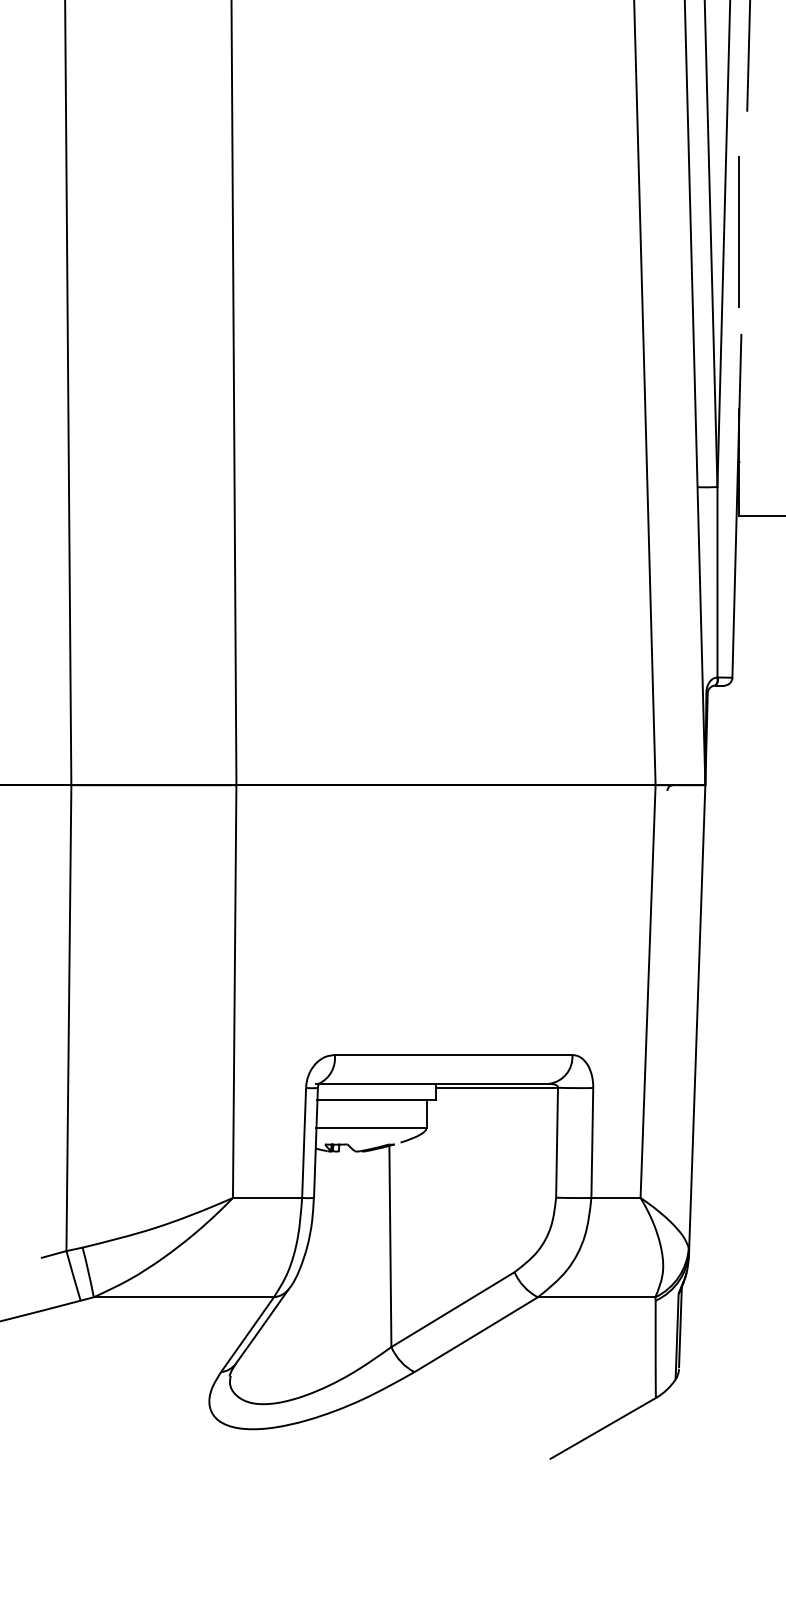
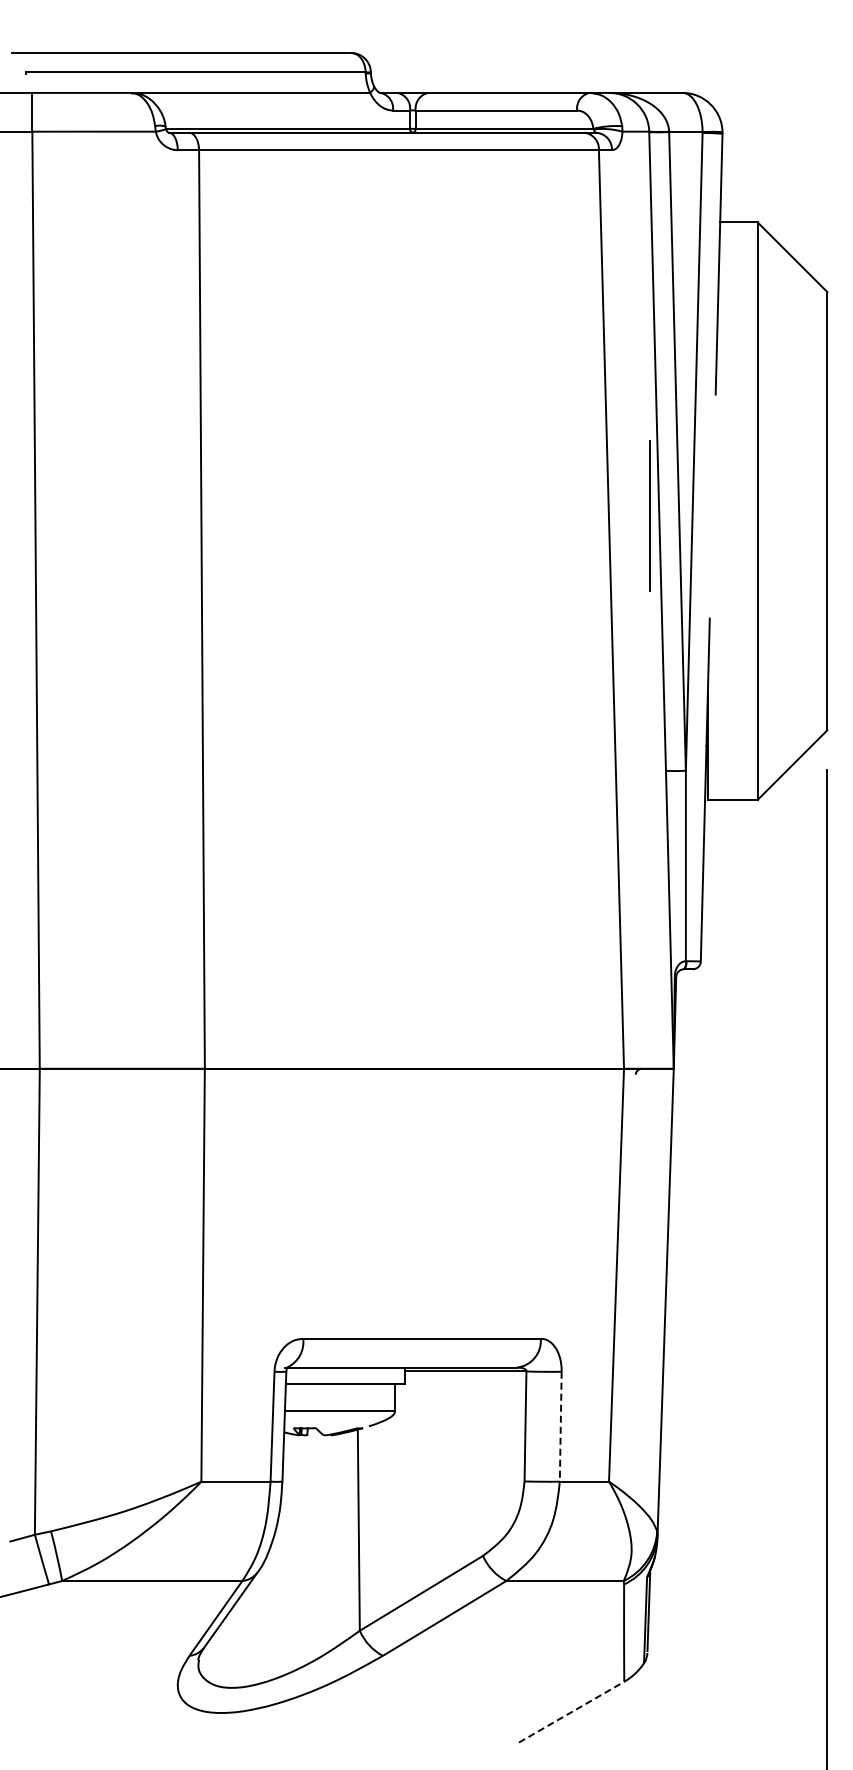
line: (739, 231) -> (649, 515), moved
line: (592, 1143) -> (560, 1427), solid -> dashed
line: (604, 1427) -> (572, 1711), solid -> dashed

